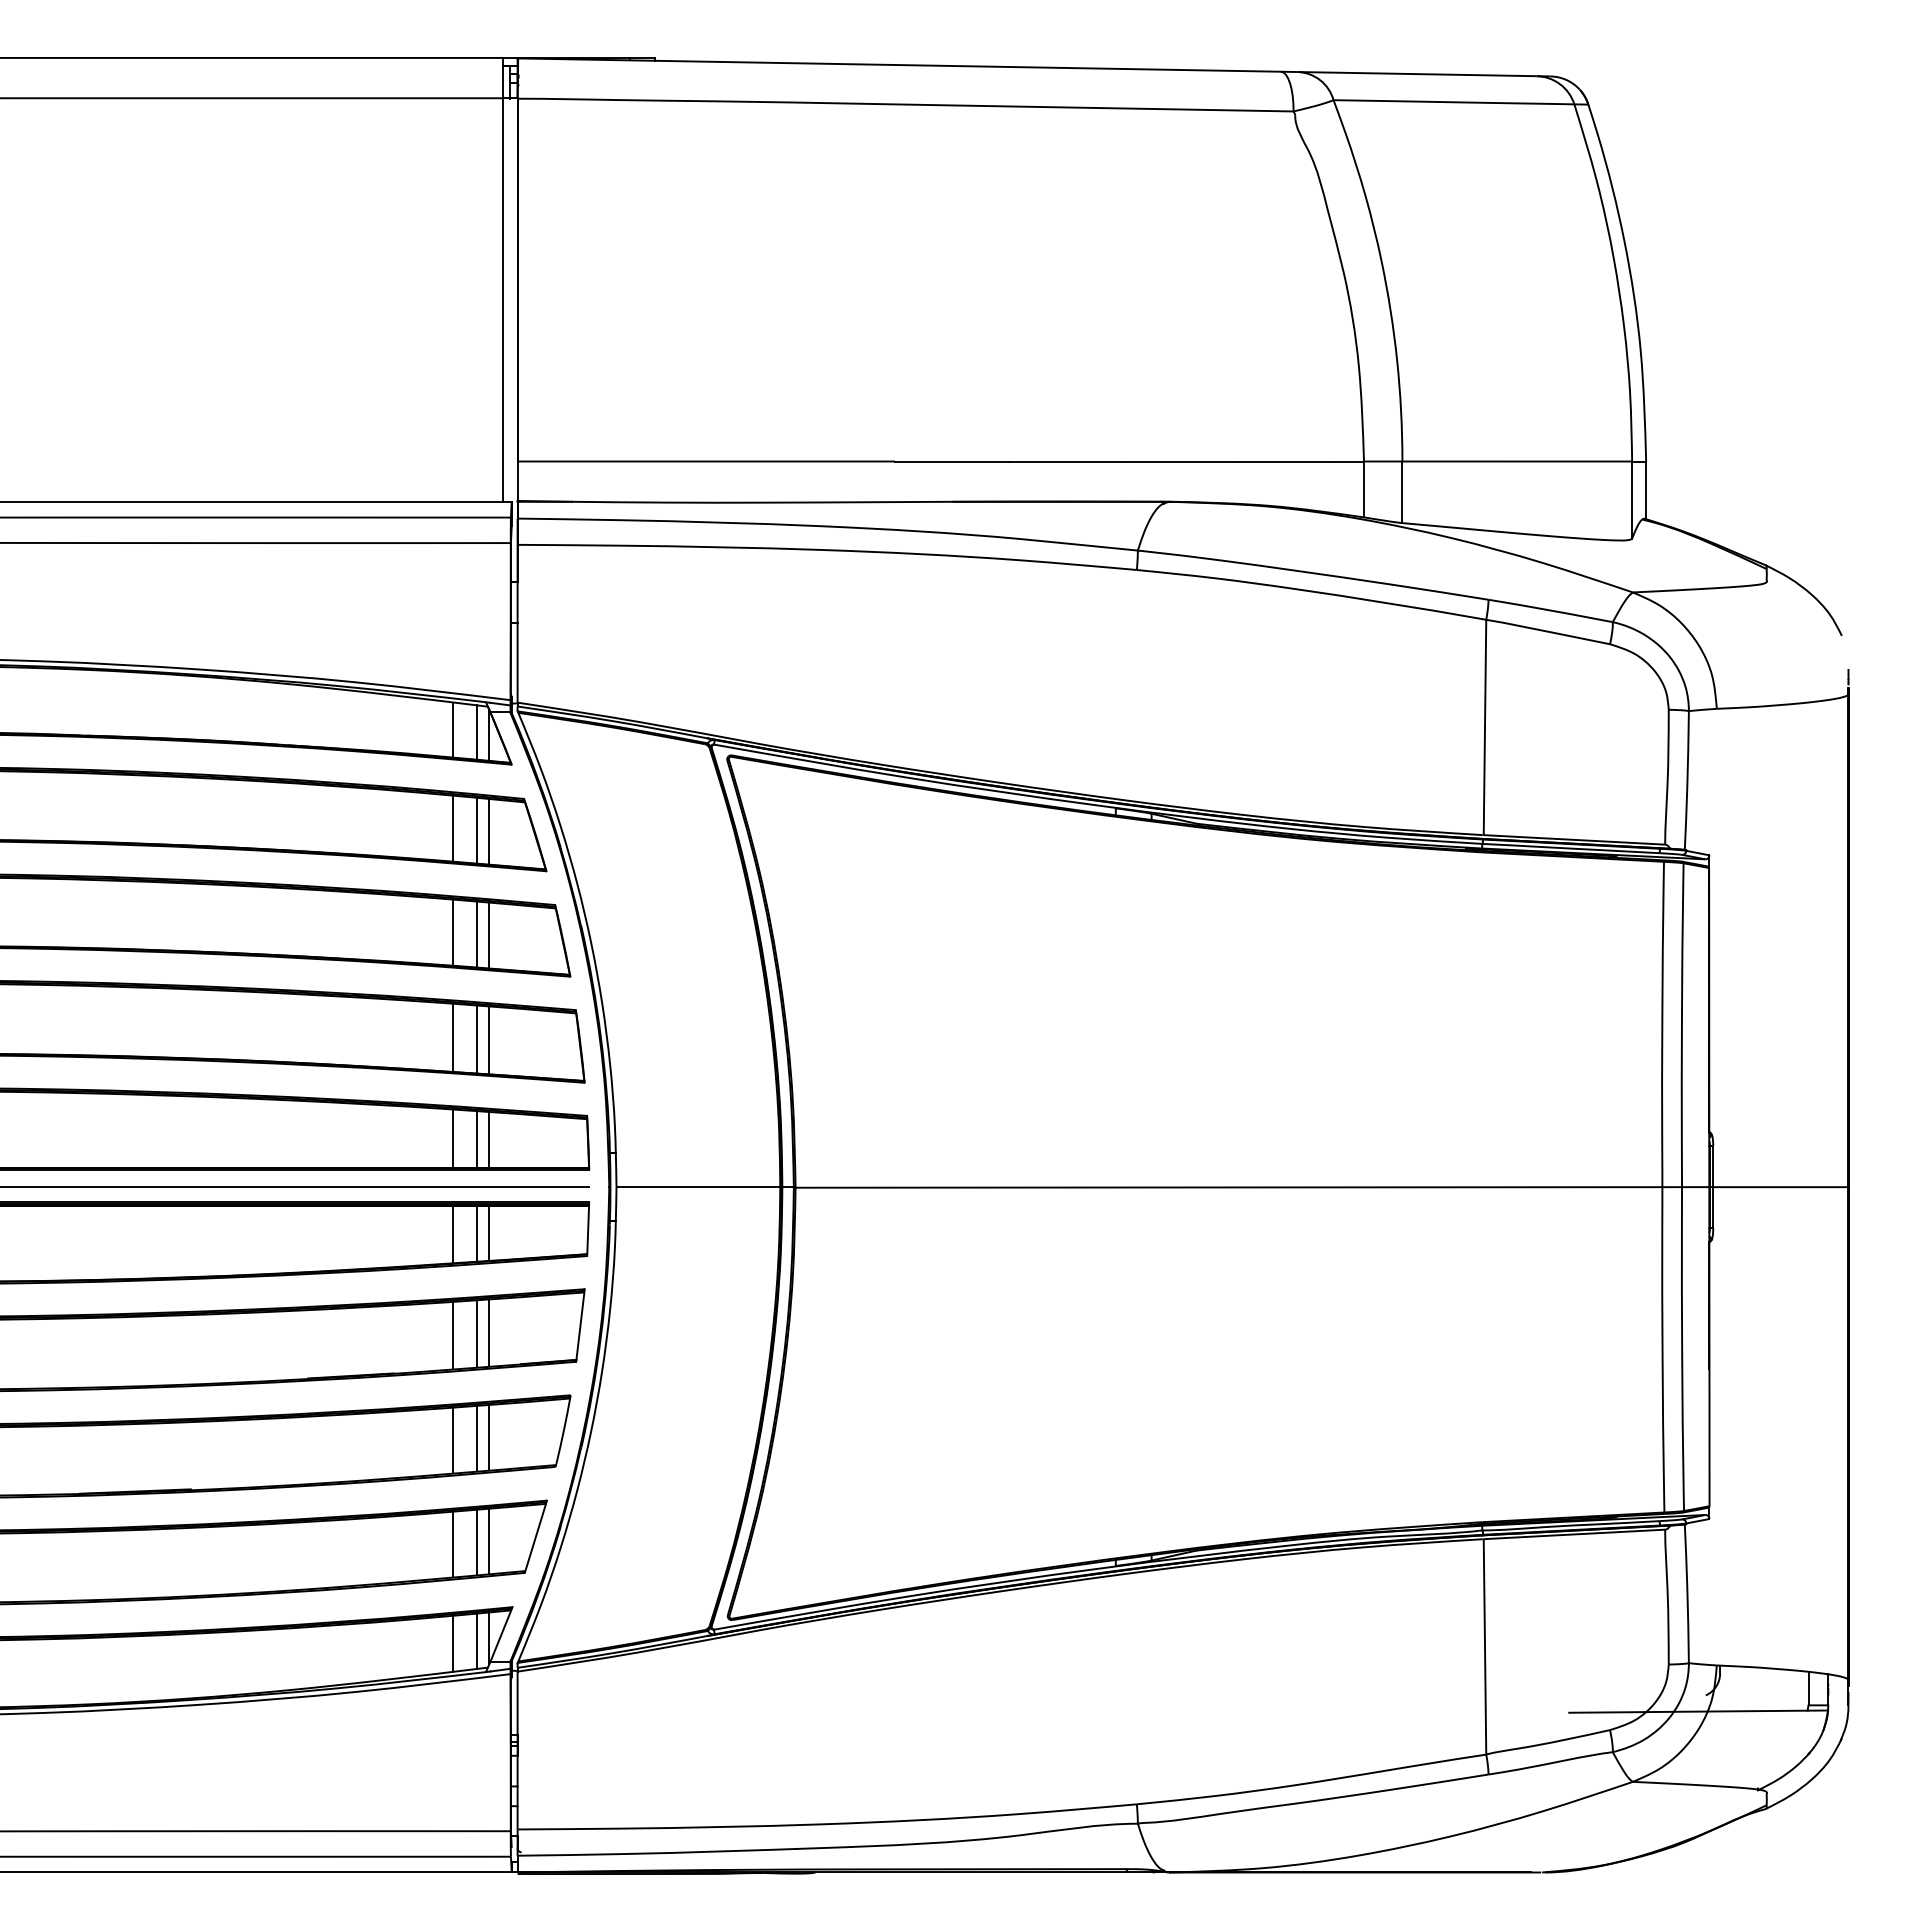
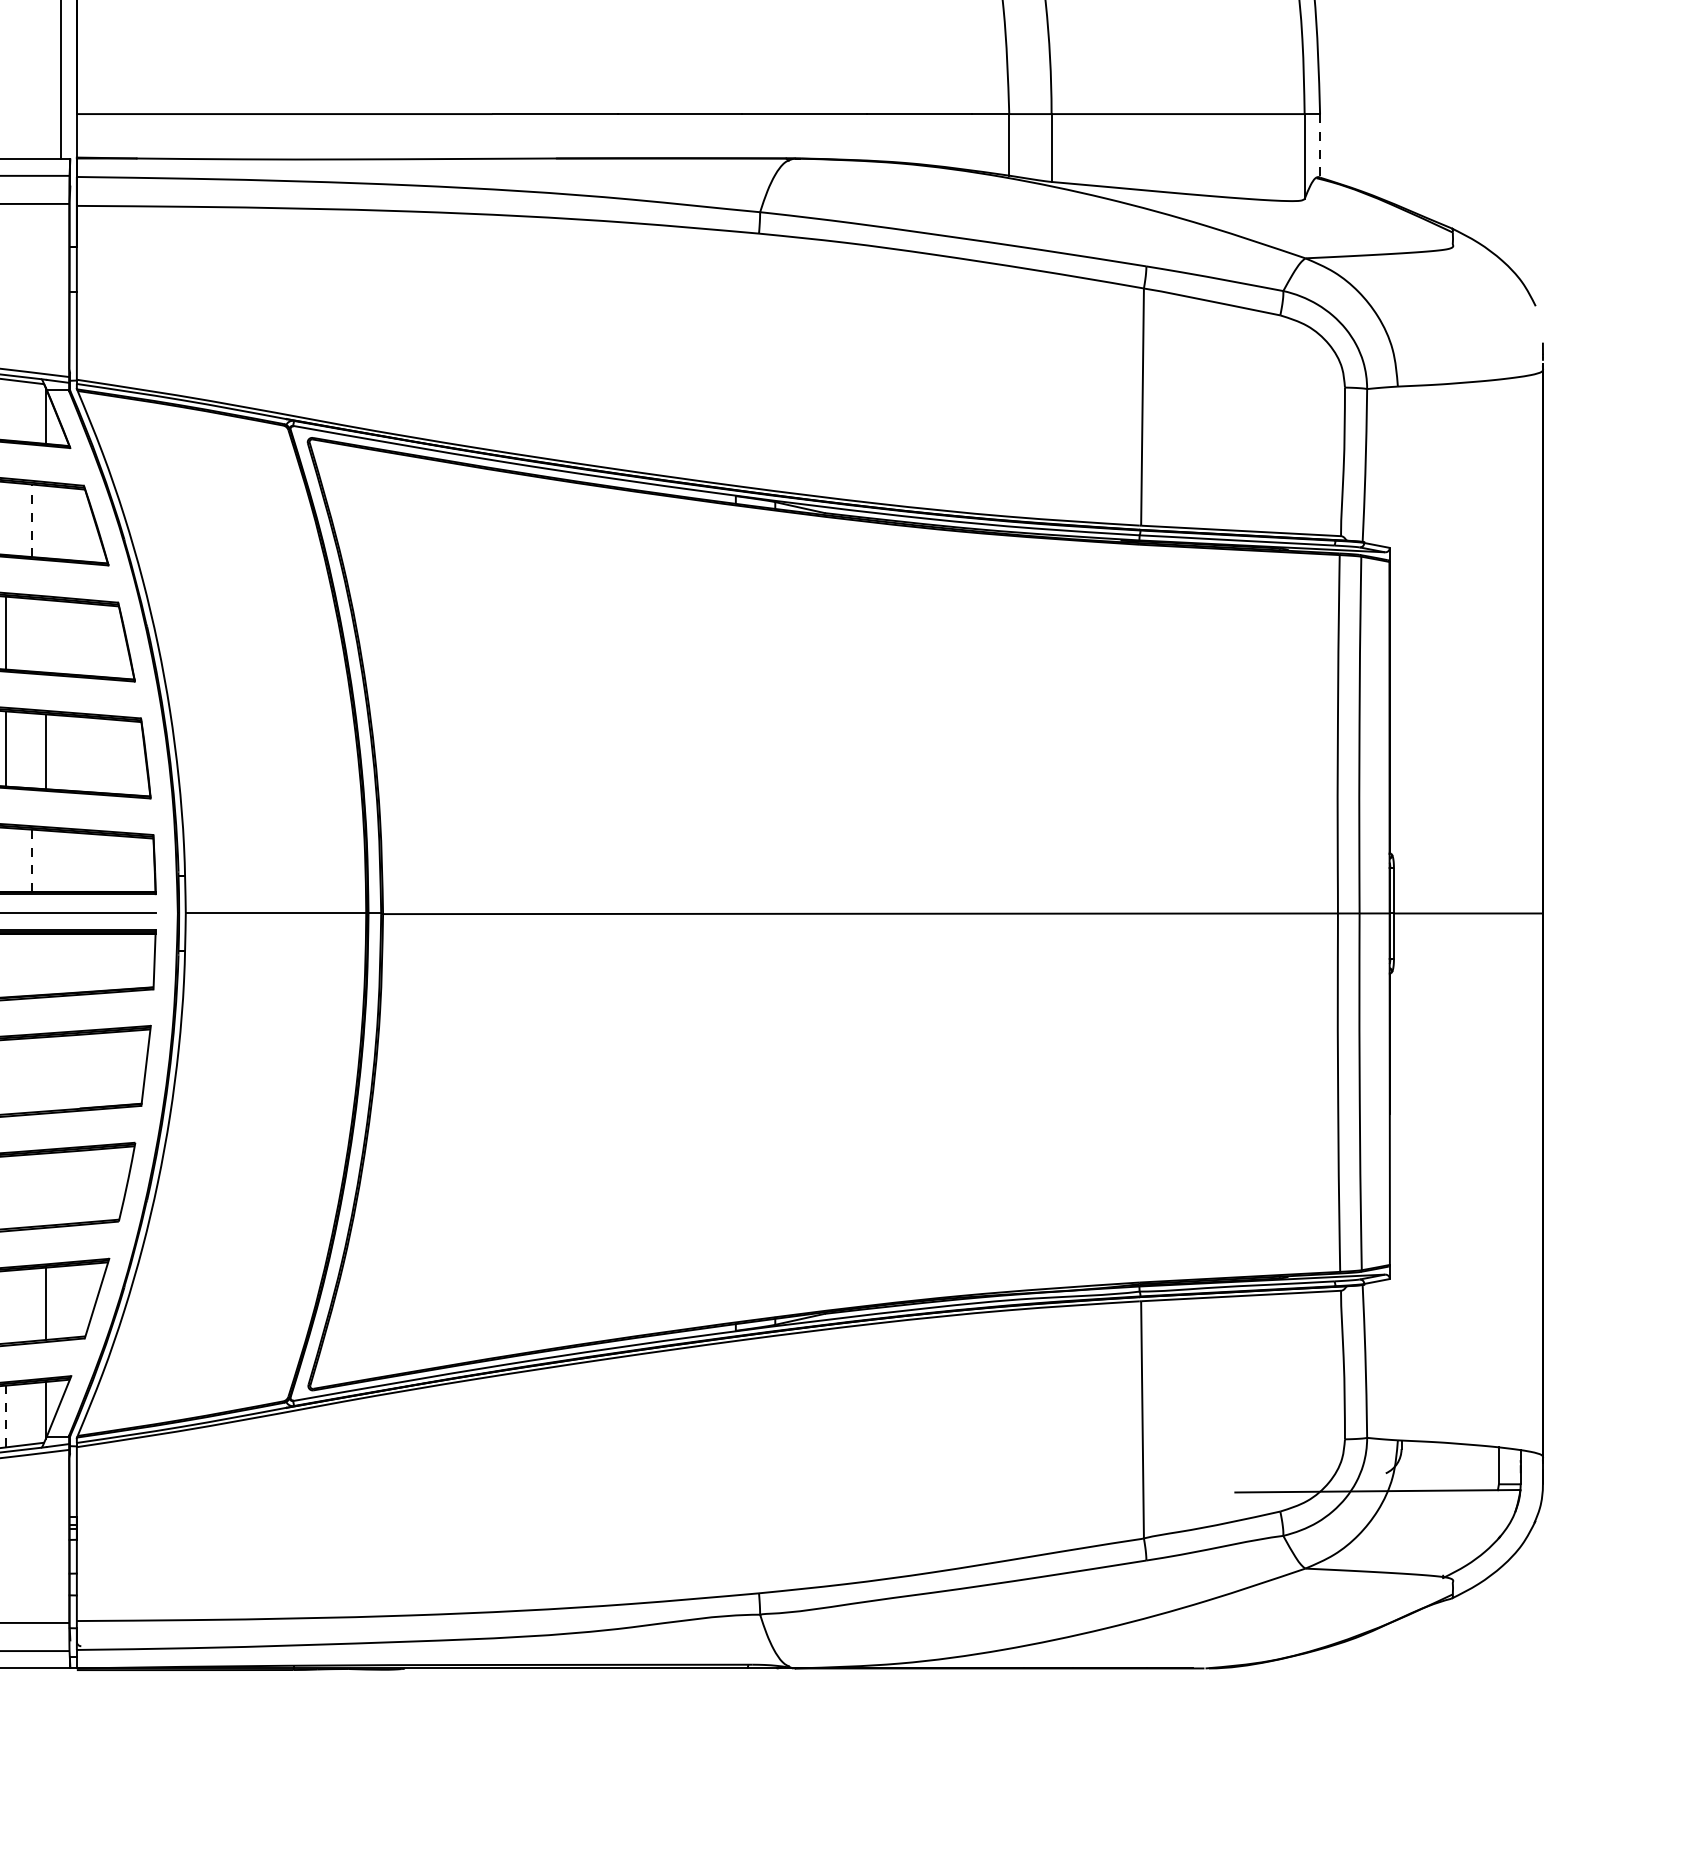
line: (1646, 490) -> (1320, 146), solid -> dashed
line: (453, 729) -> (6, 409), removed
line: (477, 732) -> (32, 412), removed
line: (453, 828) -> (6, 518), removed
line: (477, 830) -> (32, 520), solid -> dashed
line: (489, 831) -> (45, 521), removed
line: (477, 934) -> (32, 635), removed
line: (489, 935) -> (45, 636), removed
line: (477, 1039) -> (32, 750), removed
line: (453, 1138) -> (6, 859), removed
line: (477, 1139) -> (32, 860), solid -> dashed
line: (489, 1139) -> (45, 860), removed
line: (489, 1232) -> (45, 963), removed
line: (453, 1233) -> (6, 964), removed
line: (477, 1233) -> (32, 964), removed
line: (489, 1332) -> (45, 1073), removed
line: (477, 1333) -> (32, 1074), removed
line: (453, 1335) -> (6, 1076), removed
line: (489, 1437) -> (45, 1189), removed
line: (477, 1438) -> (32, 1190), removed
line: (453, 1440) -> (6, 1192), removed
line: (477, 1542) -> (32, 1304), removed
line: (453, 1544) -> (6, 1307), removed
line: (477, 1640) -> (32, 1412), removed
line: (453, 1643) -> (6, 1416), solid -> dashed

